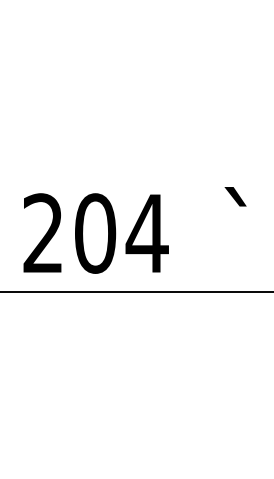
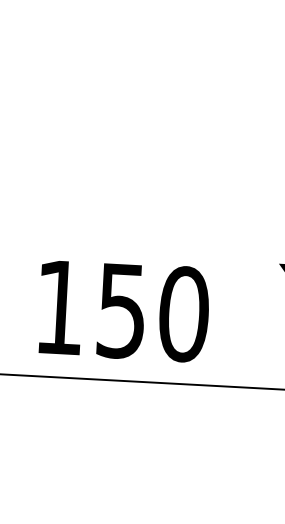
text: (95, 233) -> (122, 310), 204 -> 150

